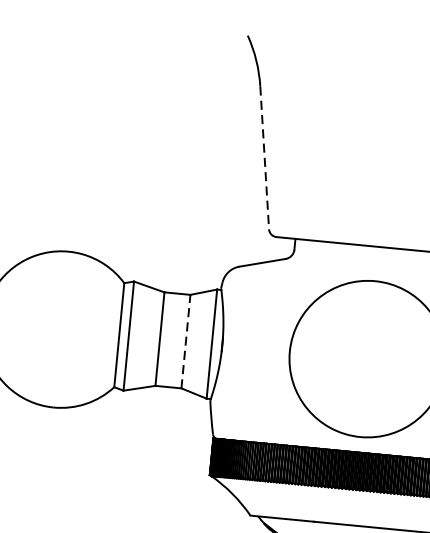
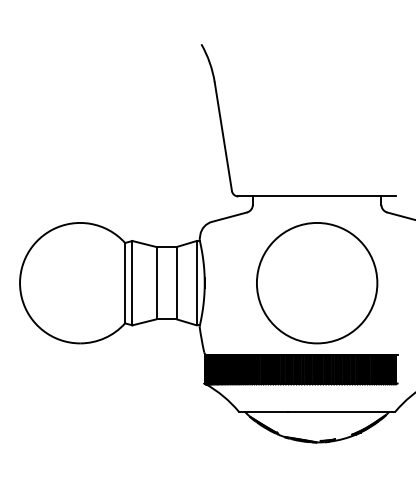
line: (264, 158) -> (223, 137), dashed -> solid
line: (185, 340) -> (176, 282), dashed -> solid

